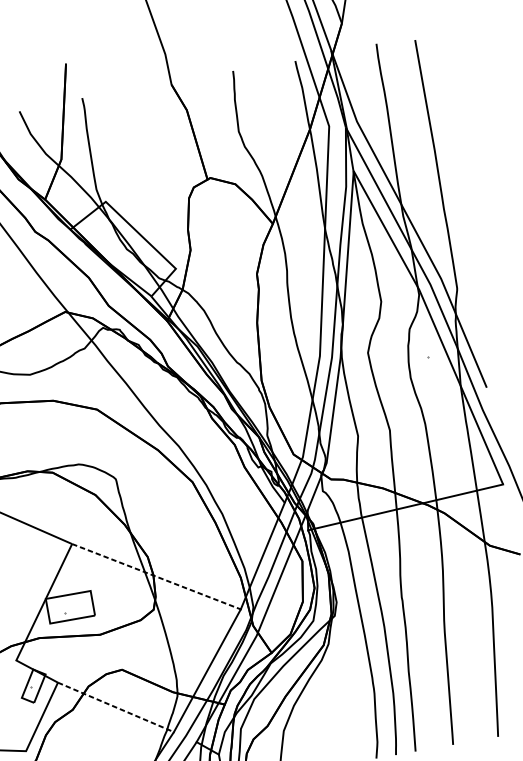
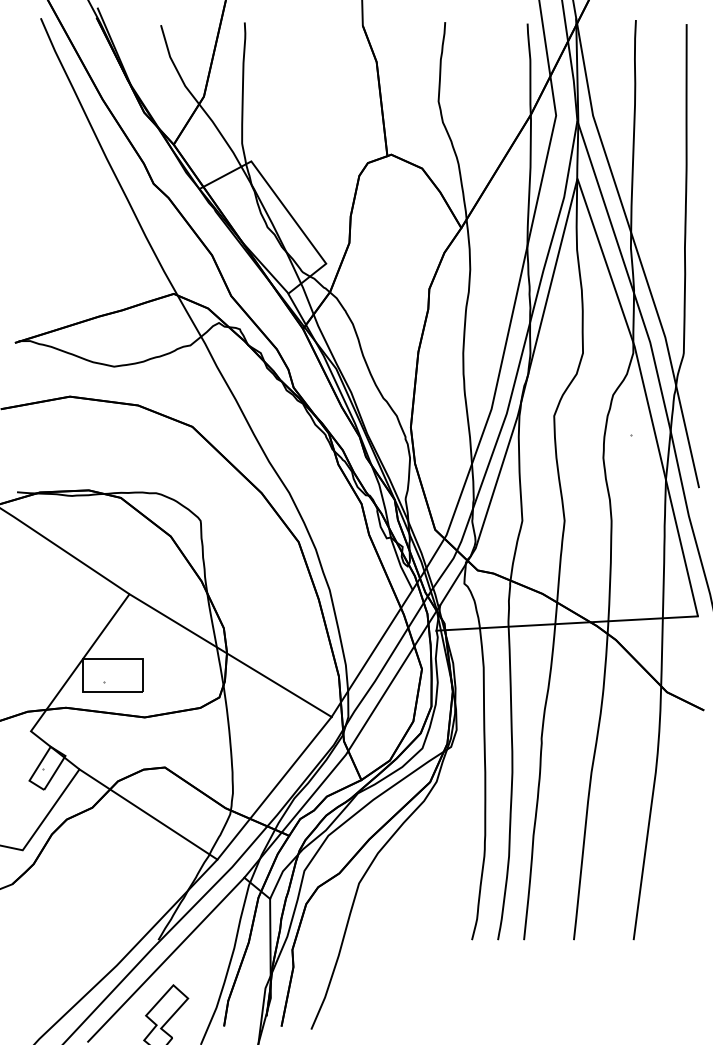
line: (157, 576) -> (231, 655), dashed -> solid
line: (115, 707) -> (148, 814), dashed -> solid

